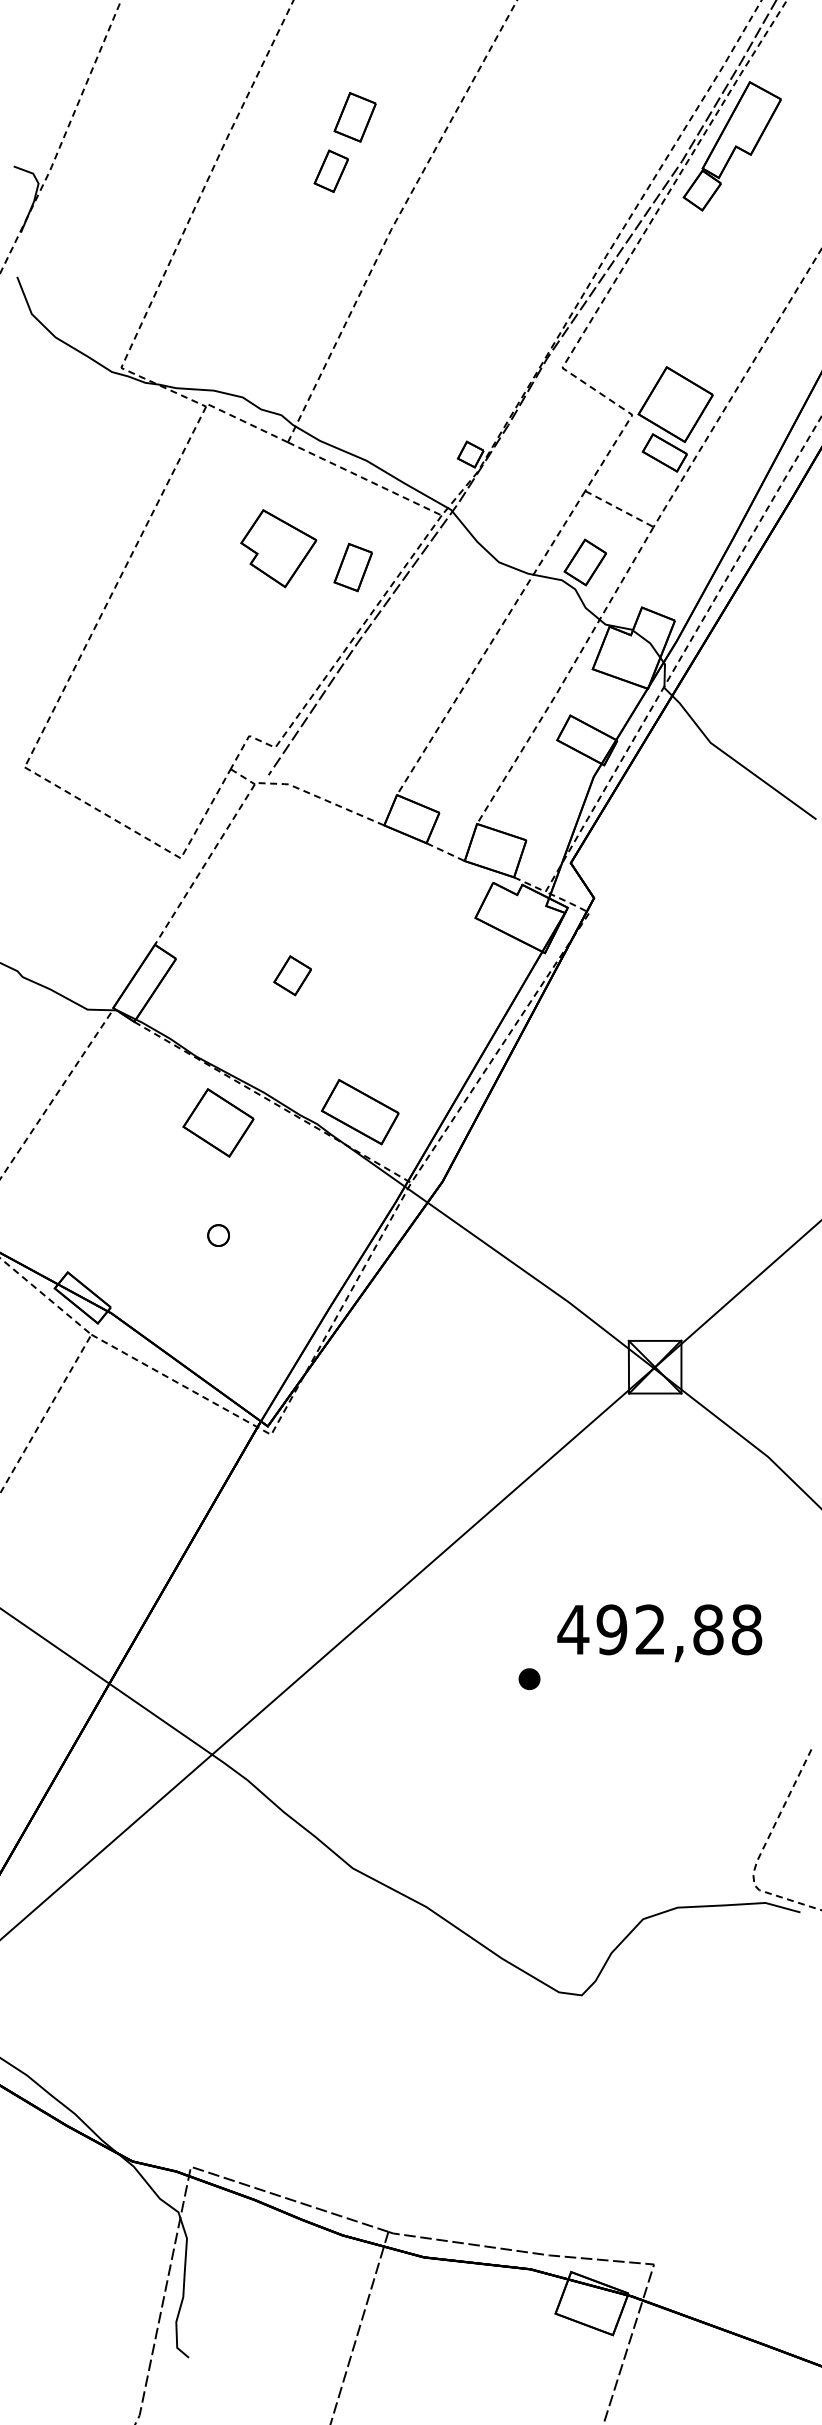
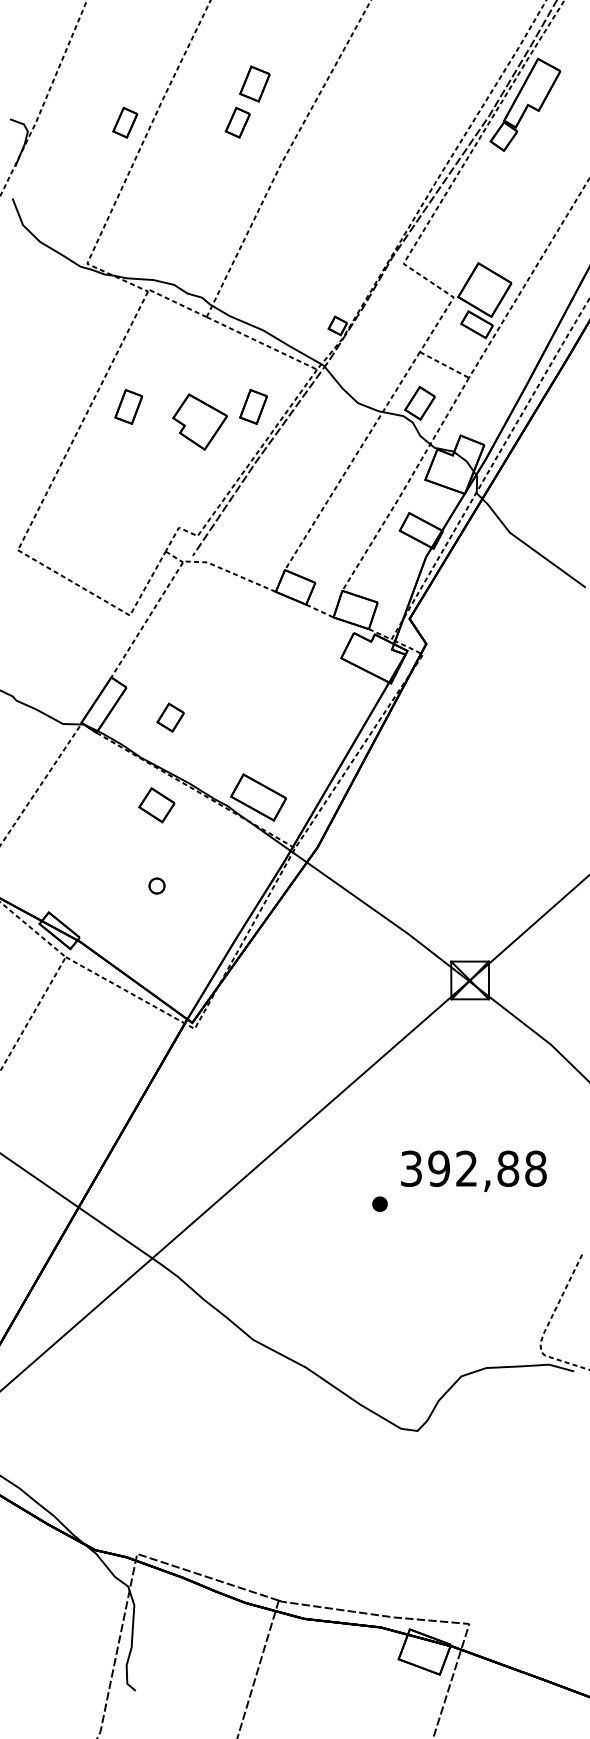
part: (173, 170) -> (124, 122), added
part: (278, 548) -> (199, 421), moved
part: (178, 567) -> (128, 406), added
part: (292, 975) -> (170, 717), moved
part: (218, 1122) -> (156, 804), size x0.7
text: (573, 1629) -> (411, 1168), 492,88 -> 392,88

